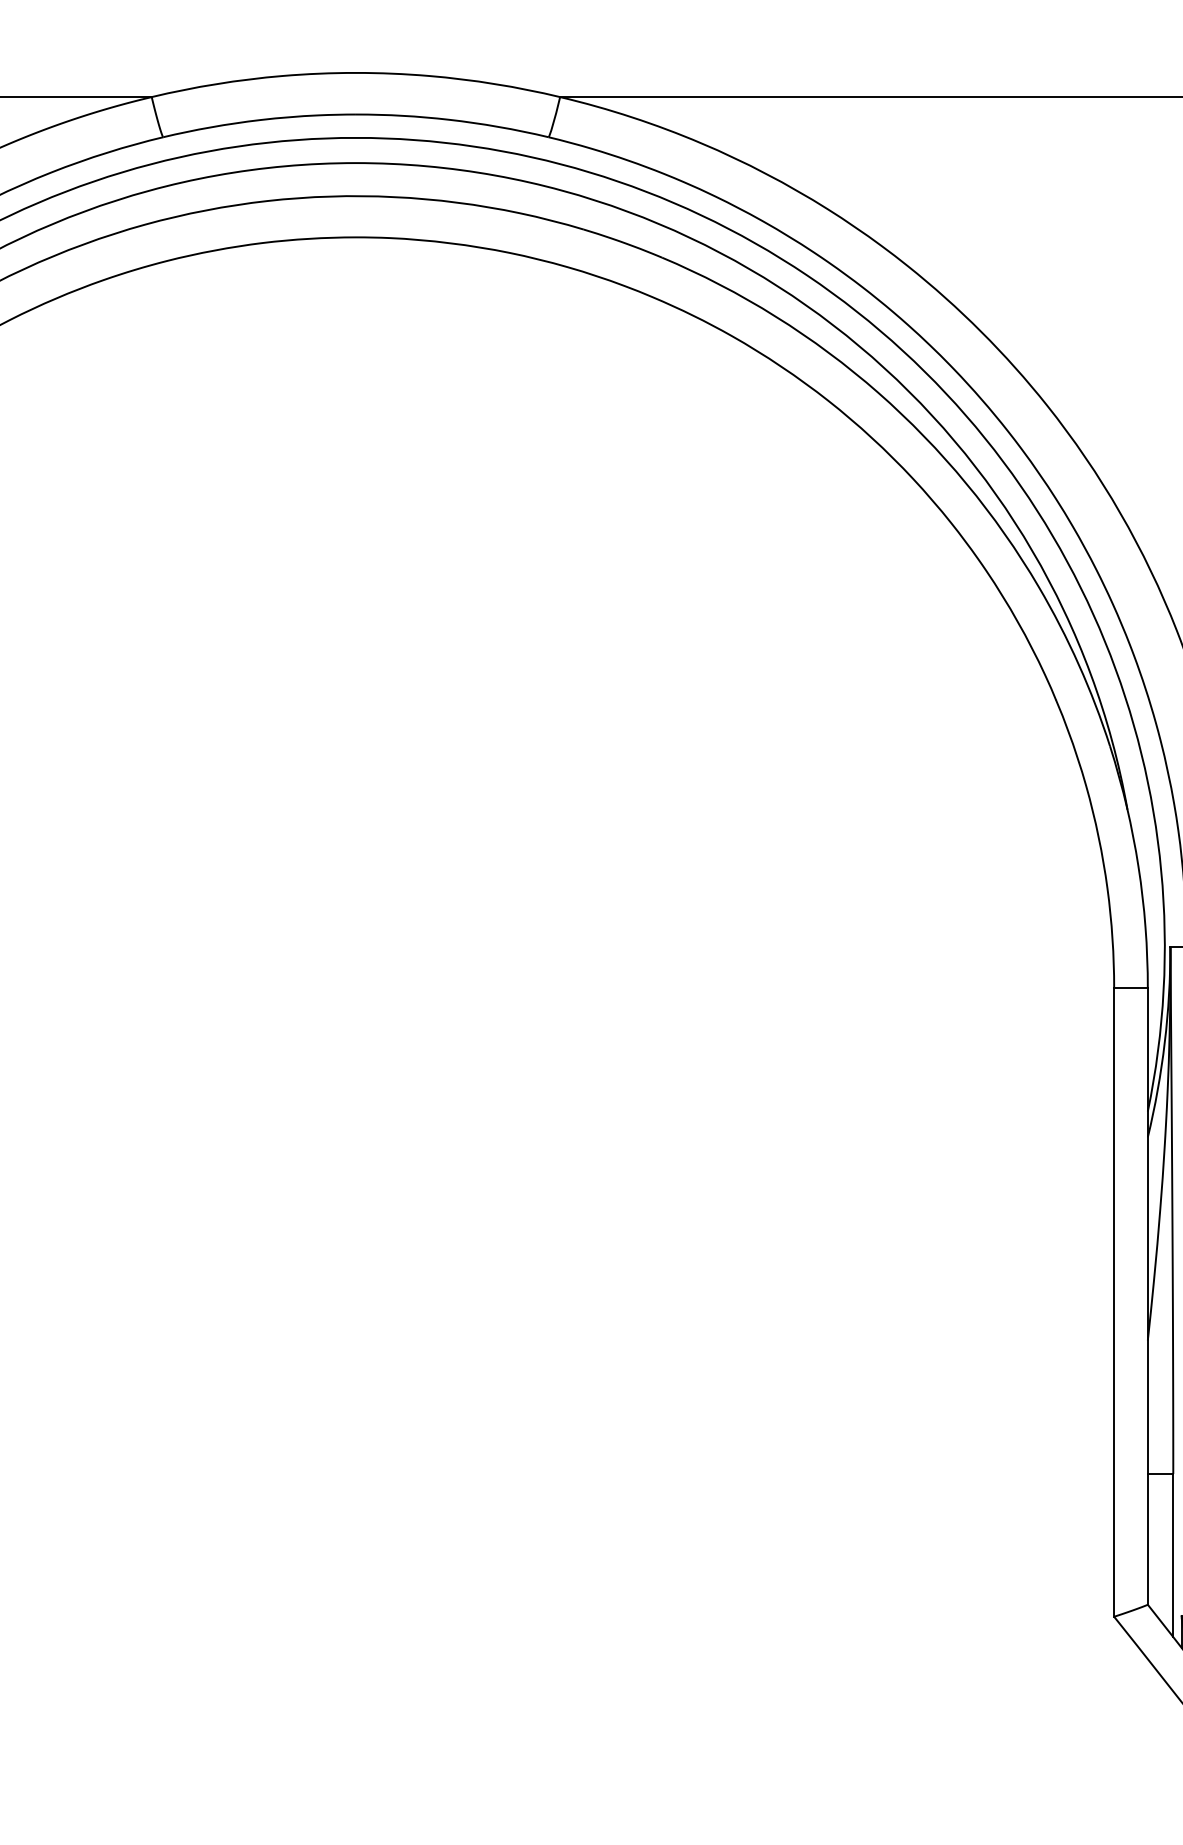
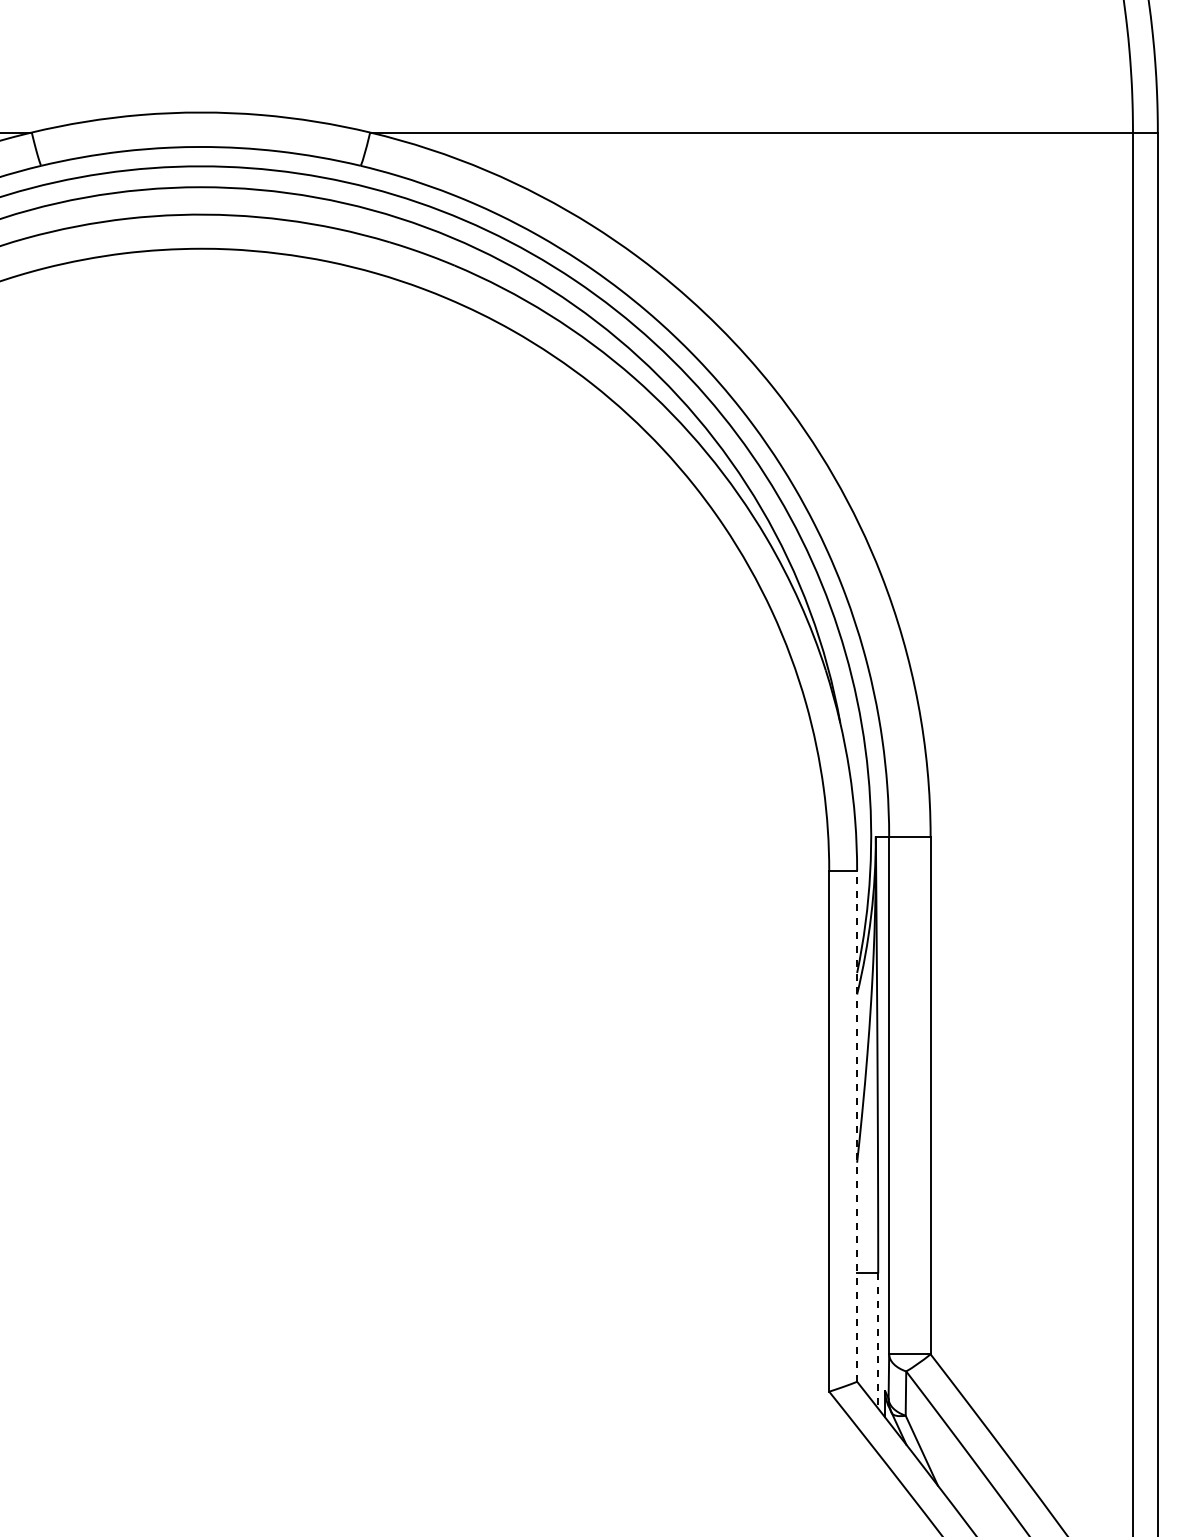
line: (1148, 1296) -> (857, 1126), solid -> dashed
line: (1173, 1554) -> (878, 1340), solid -> dashed

